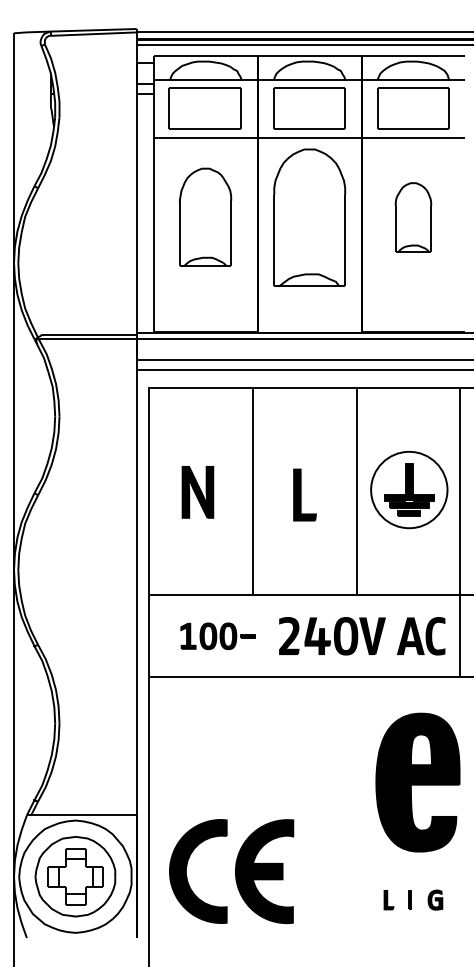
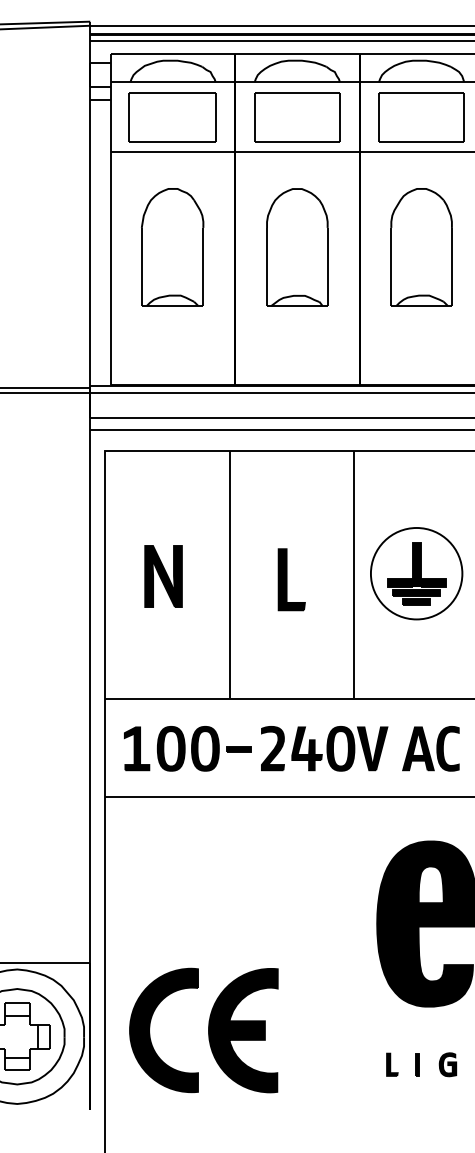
part: (309, 216) -> (297, 246), size x0.71
part: (413, 216) -> (421, 246), size x1.43
part: (217, 636) -> (186, 749), size x1.43

